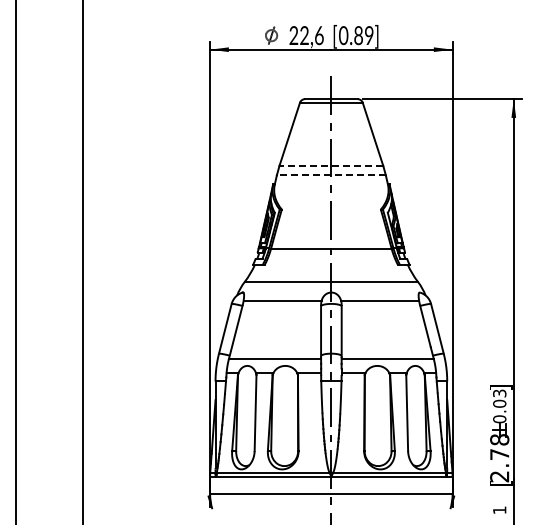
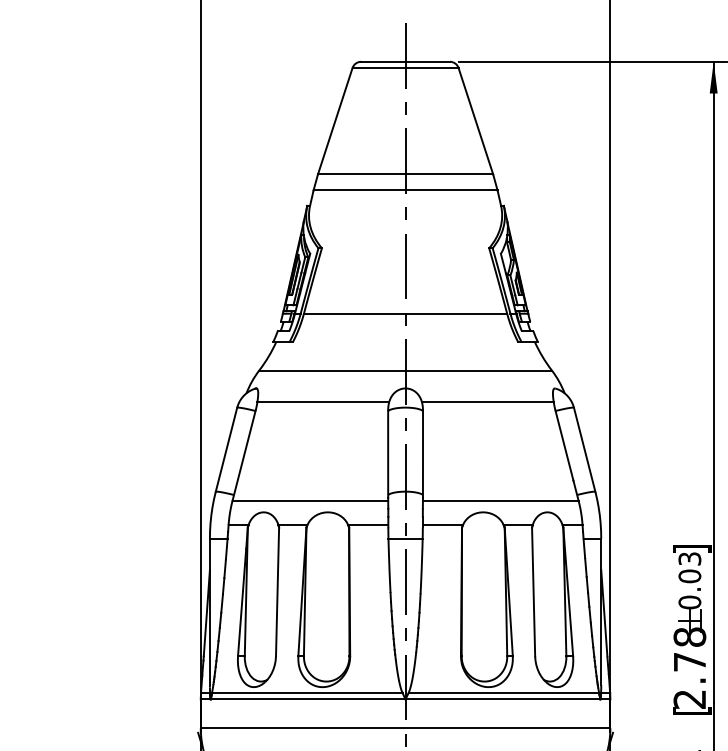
line: (331, 165) -> (405, 173), dashed -> solid
line: (330, 175) -> (404, 190), dashed -> solid

